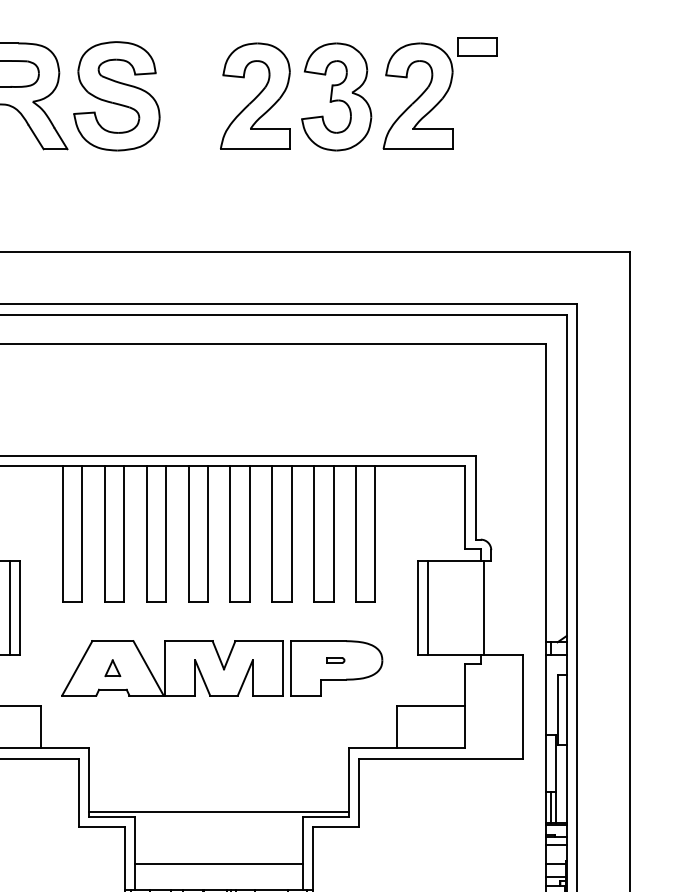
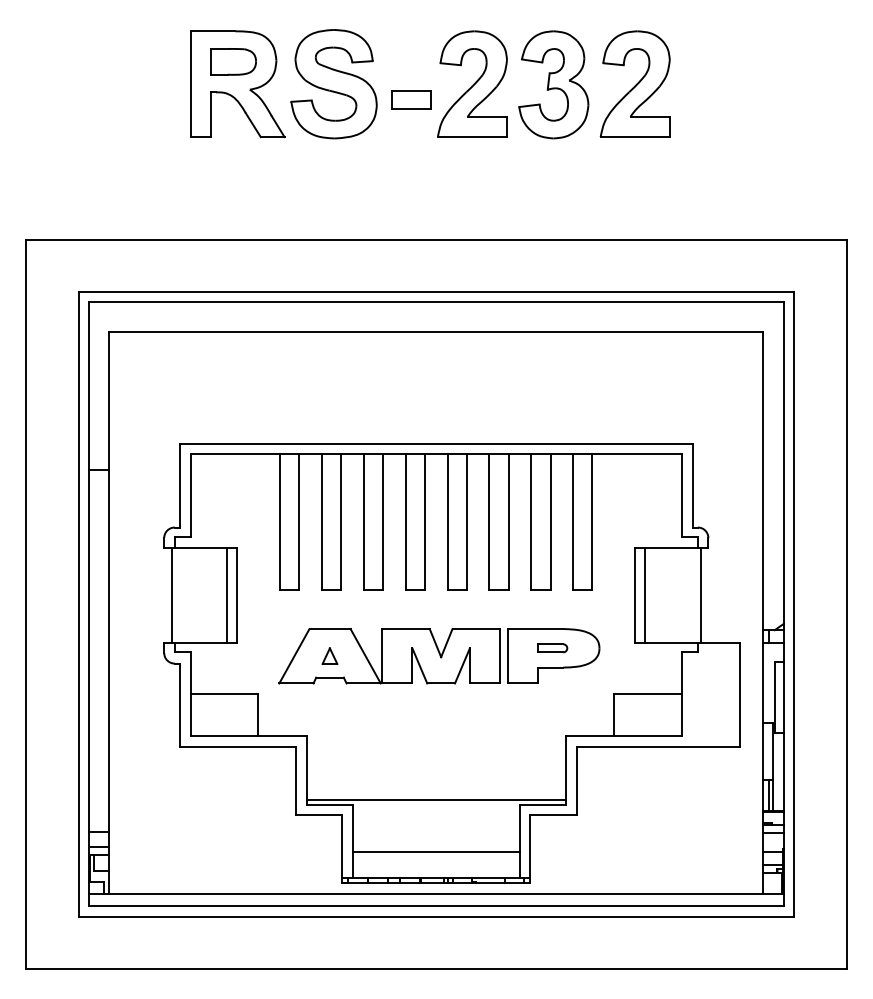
part: (477, 46) -> (411, 99), moved
part: (335, 660) -> (552, 648), size x1.67

